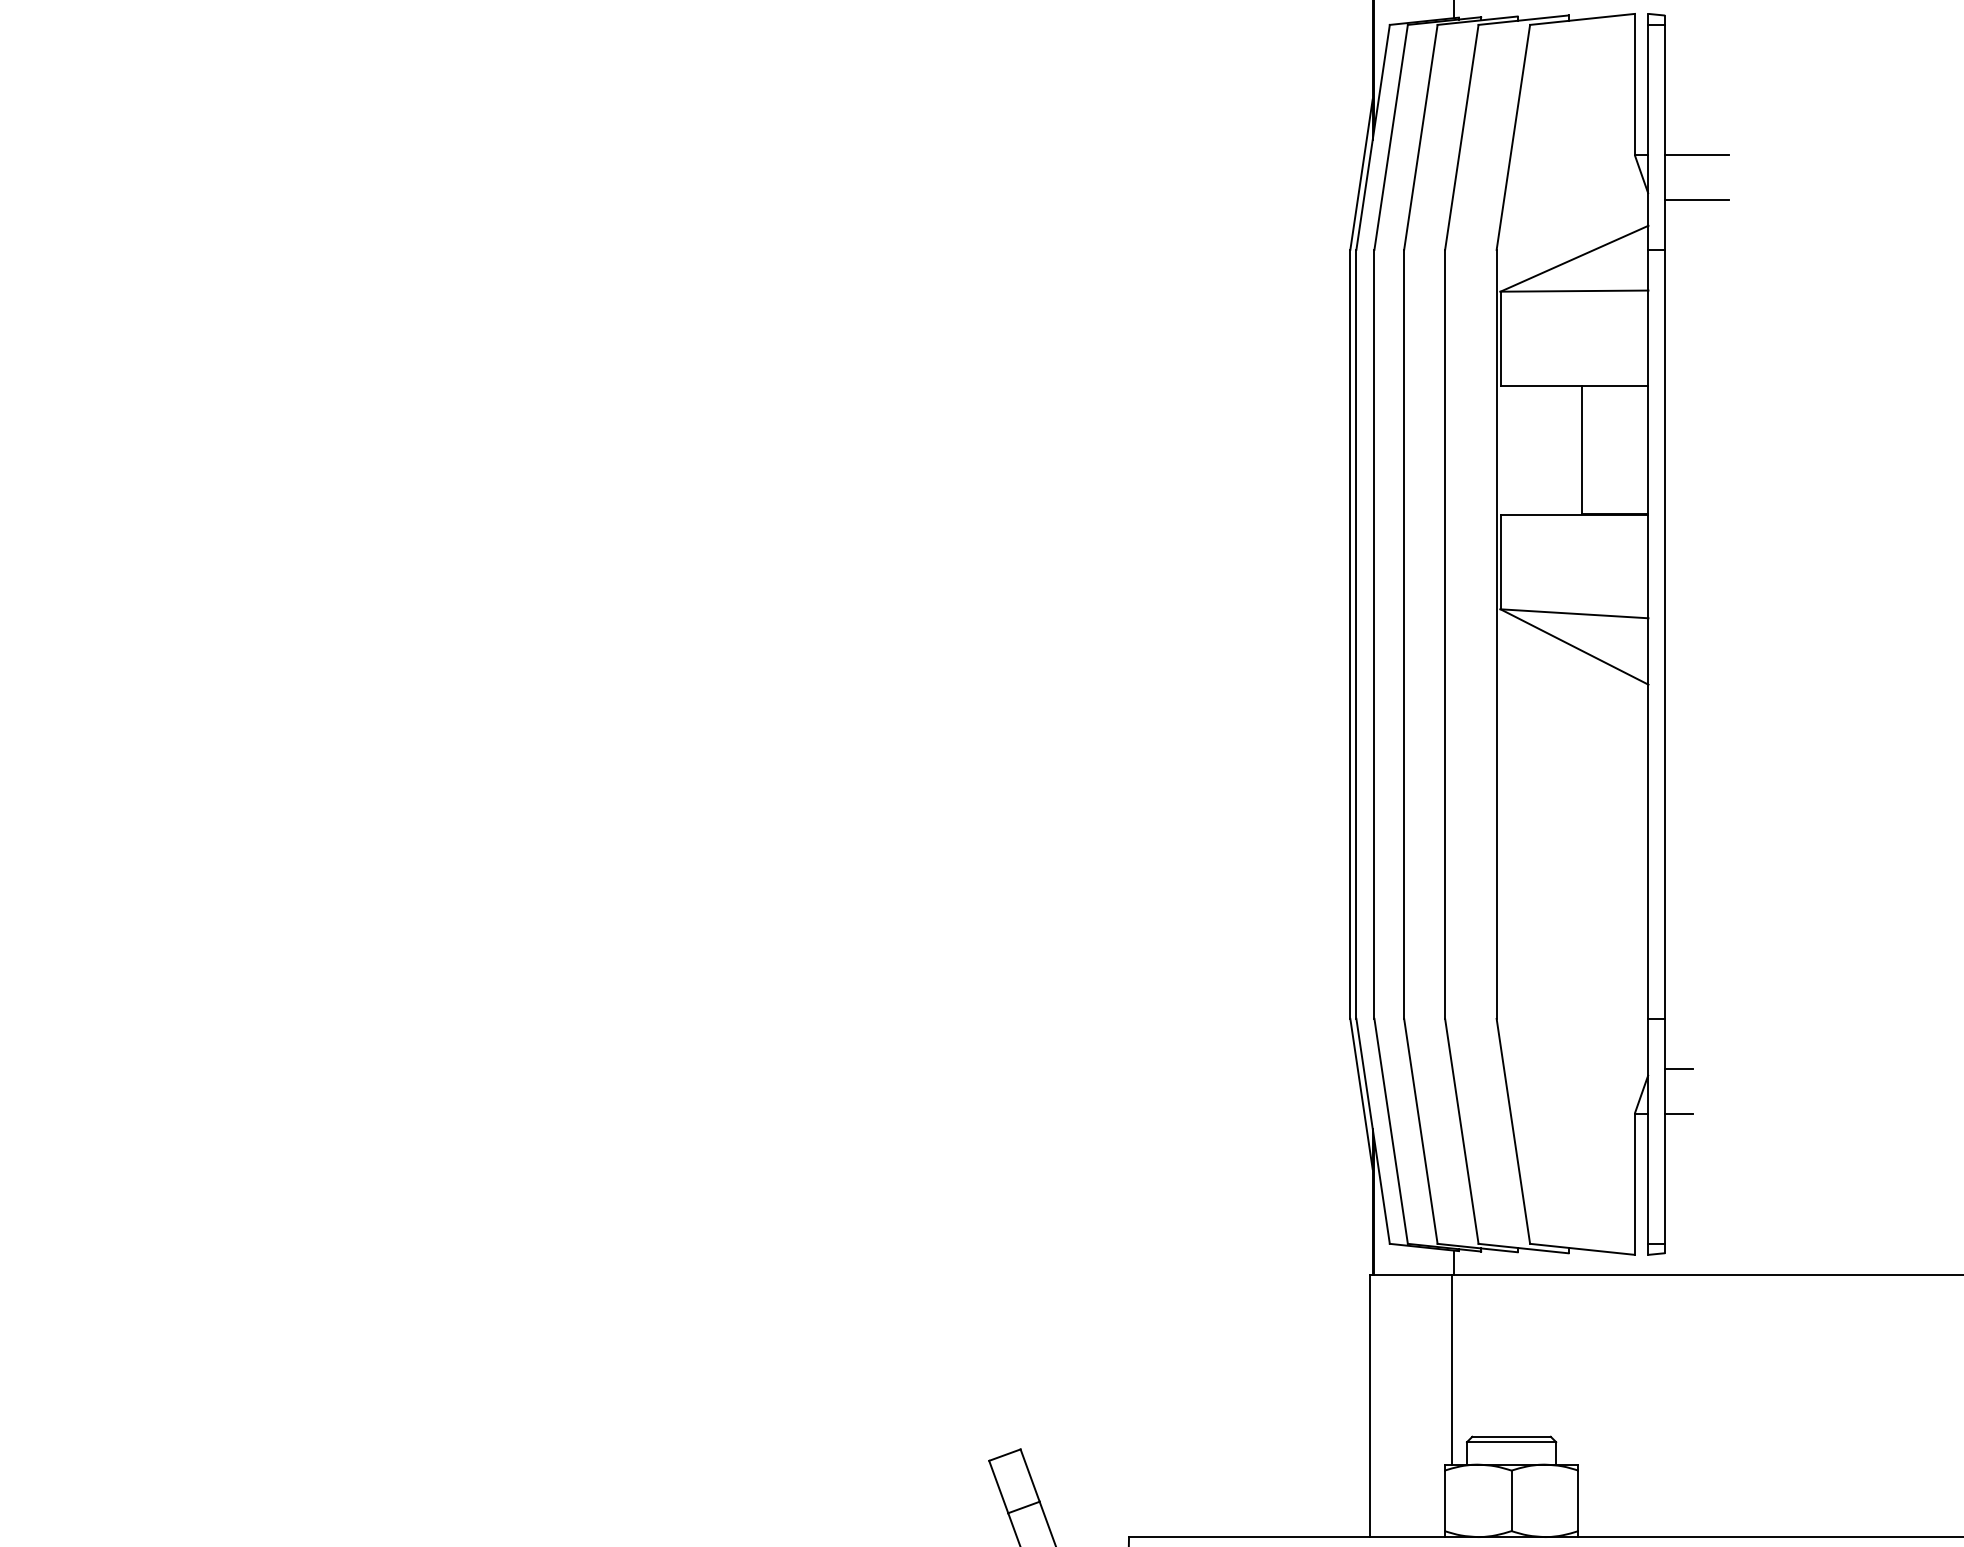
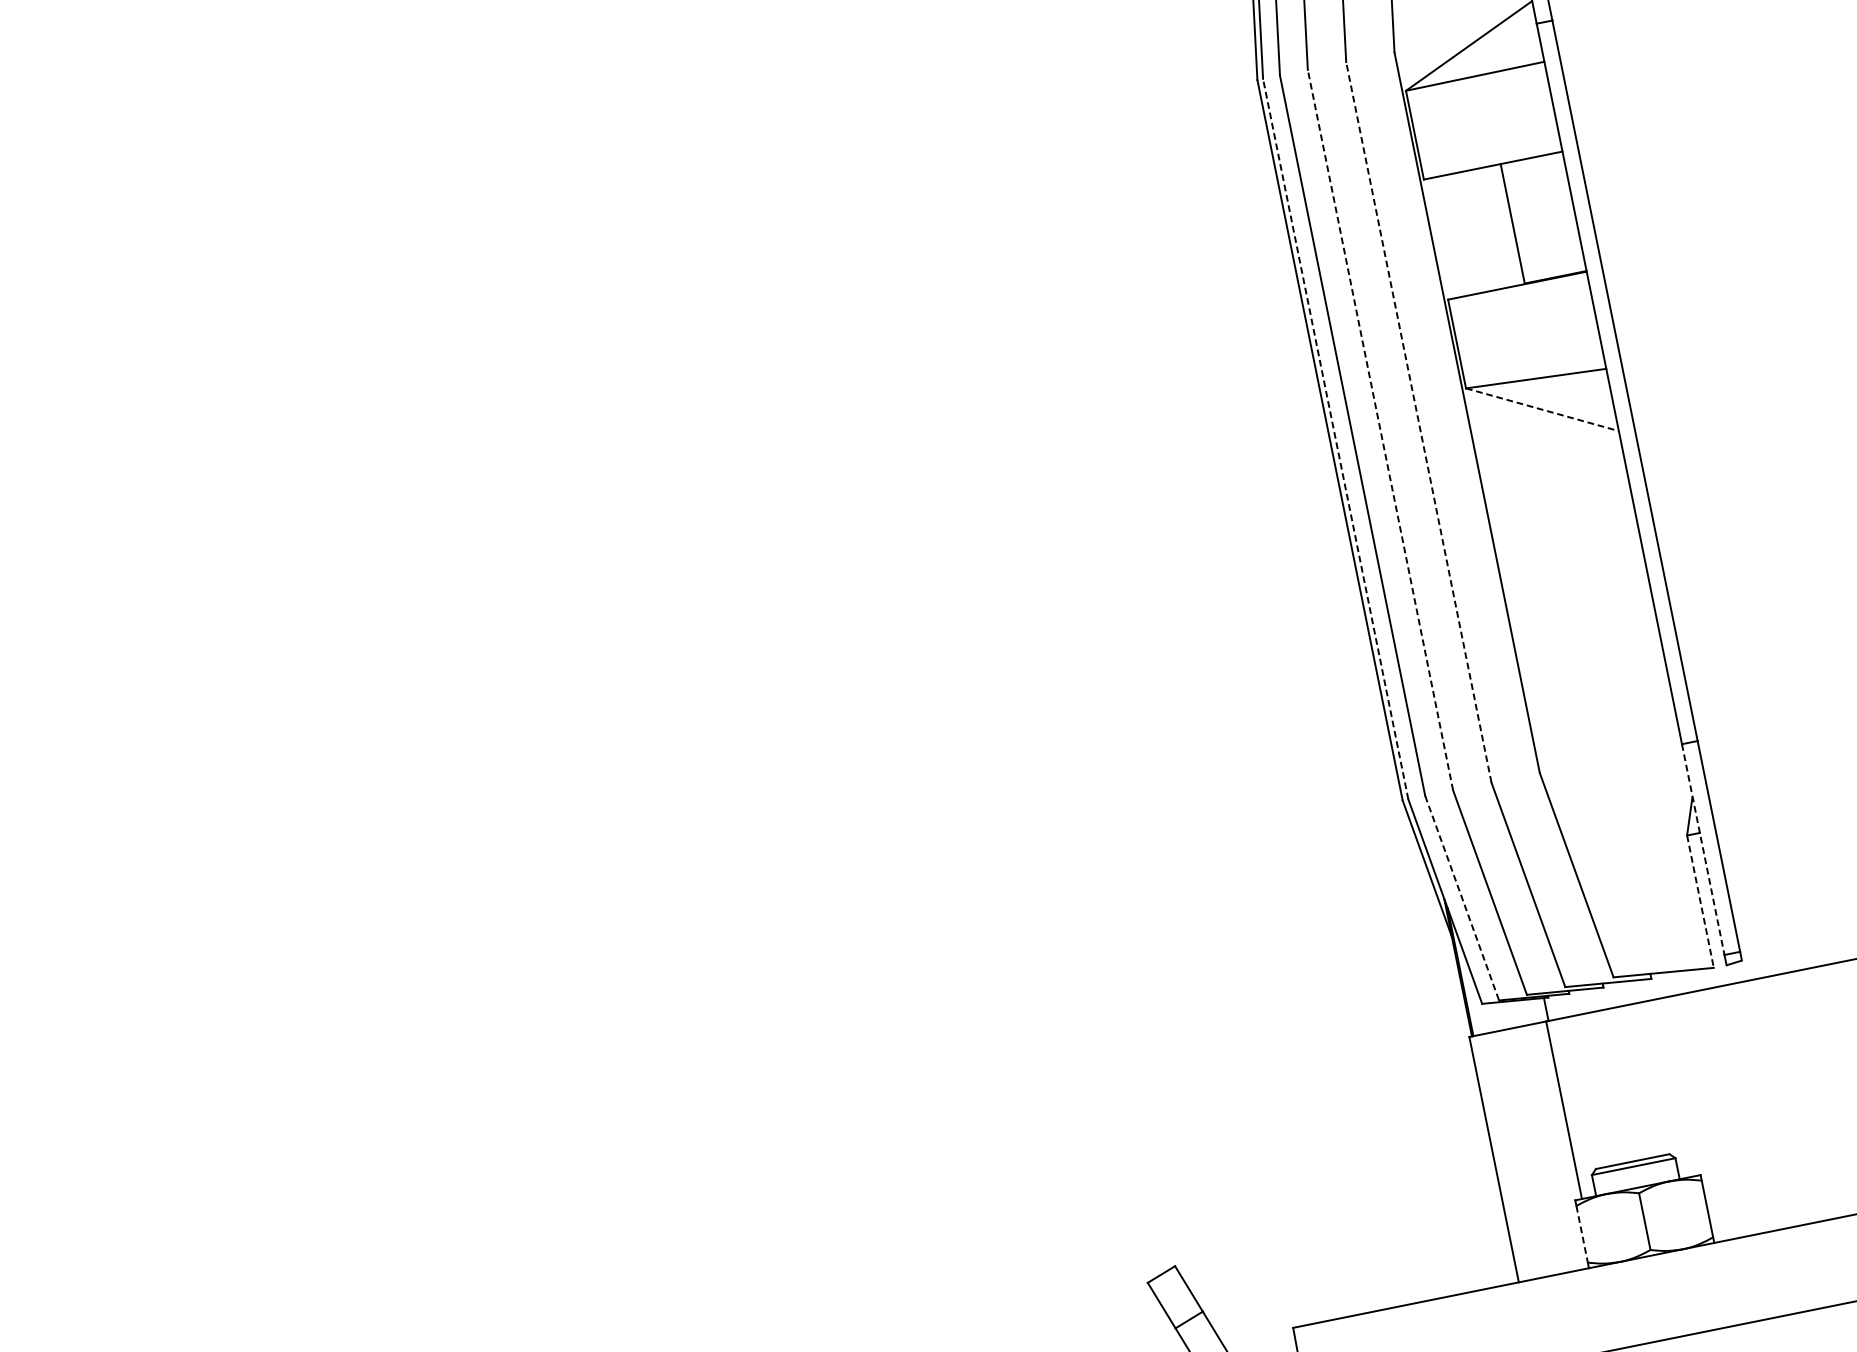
line: (1356, 633) -> (1335, 438), solid -> dashed
line: (1404, 633) -> (1380, 429), solid -> dashed
line: (1445, 633) -> (1419, 421), solid -> dashed
line: (1574, 647) -> (1542, 410), solid -> dashed
line: (1678, 1069) -> (1719, 785), removed
line: (1679, 1113) -> (1728, 826), removed
line: (1391, 1131) -> (1462, 898), solid -> dashed
line: (1648, 1131) -> (1703, 849), solid -> dashed
line: (1634, 1184) -> (1700, 902), solid -> dashed
line: (1444, 1501) -> (1582, 1234), solid -> dashed

